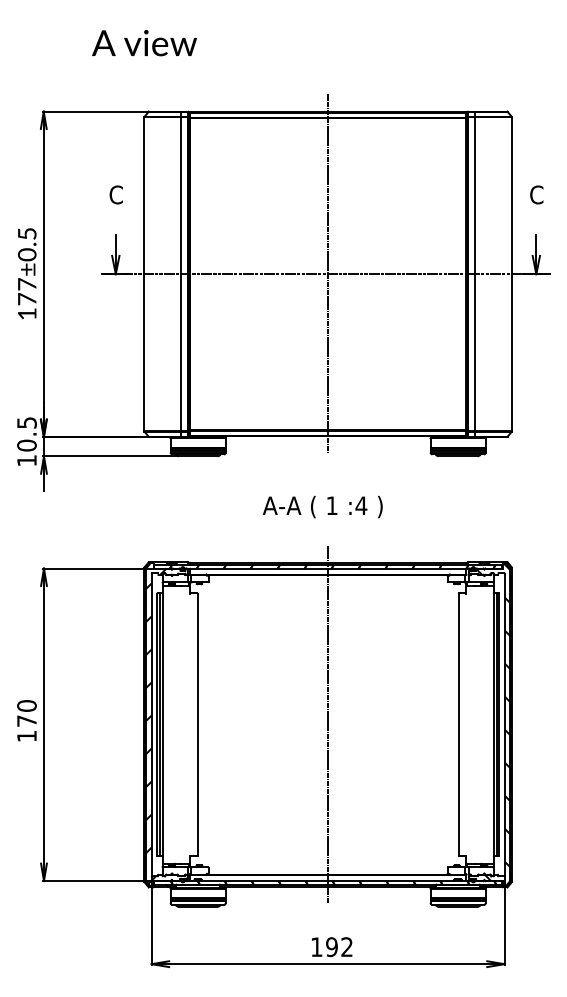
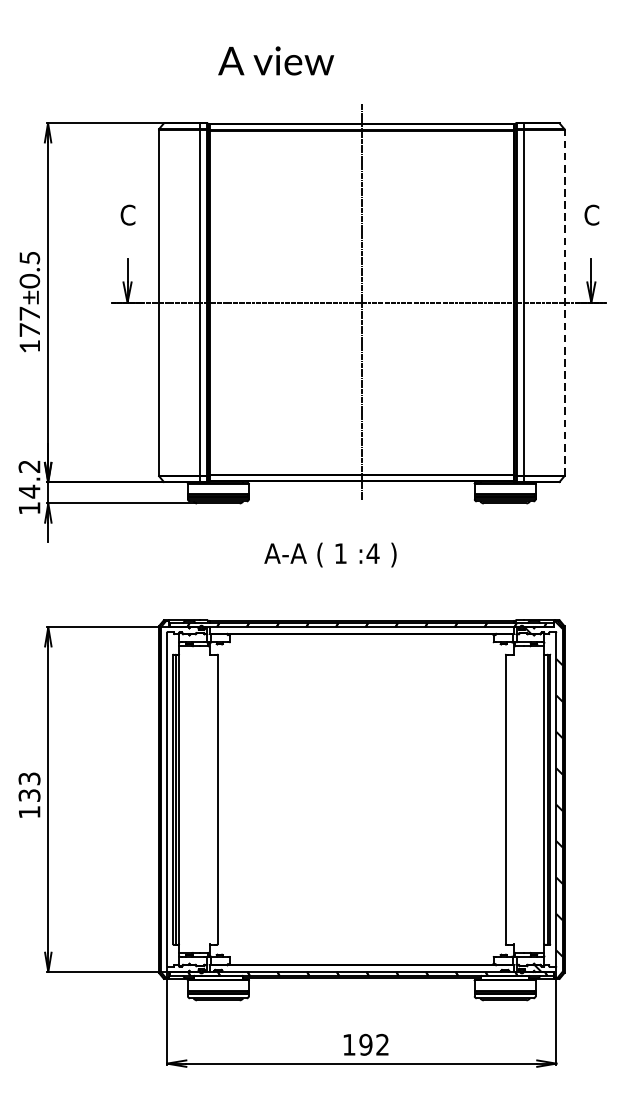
text: (144, 43) -> (276, 61), moved
line: (512, 274) -> (565, 302), solid -> dashed
text: (26, 434) -> (29, 479), 10.5 -> 14.2
text: (322, 506) -> (330, 554), moved
text: (26, 713) -> (29, 787), 170 -> 133
line: (328, 724) -> (362, 799), removed
hatch: (166, 725) -> (183, 800), removed

